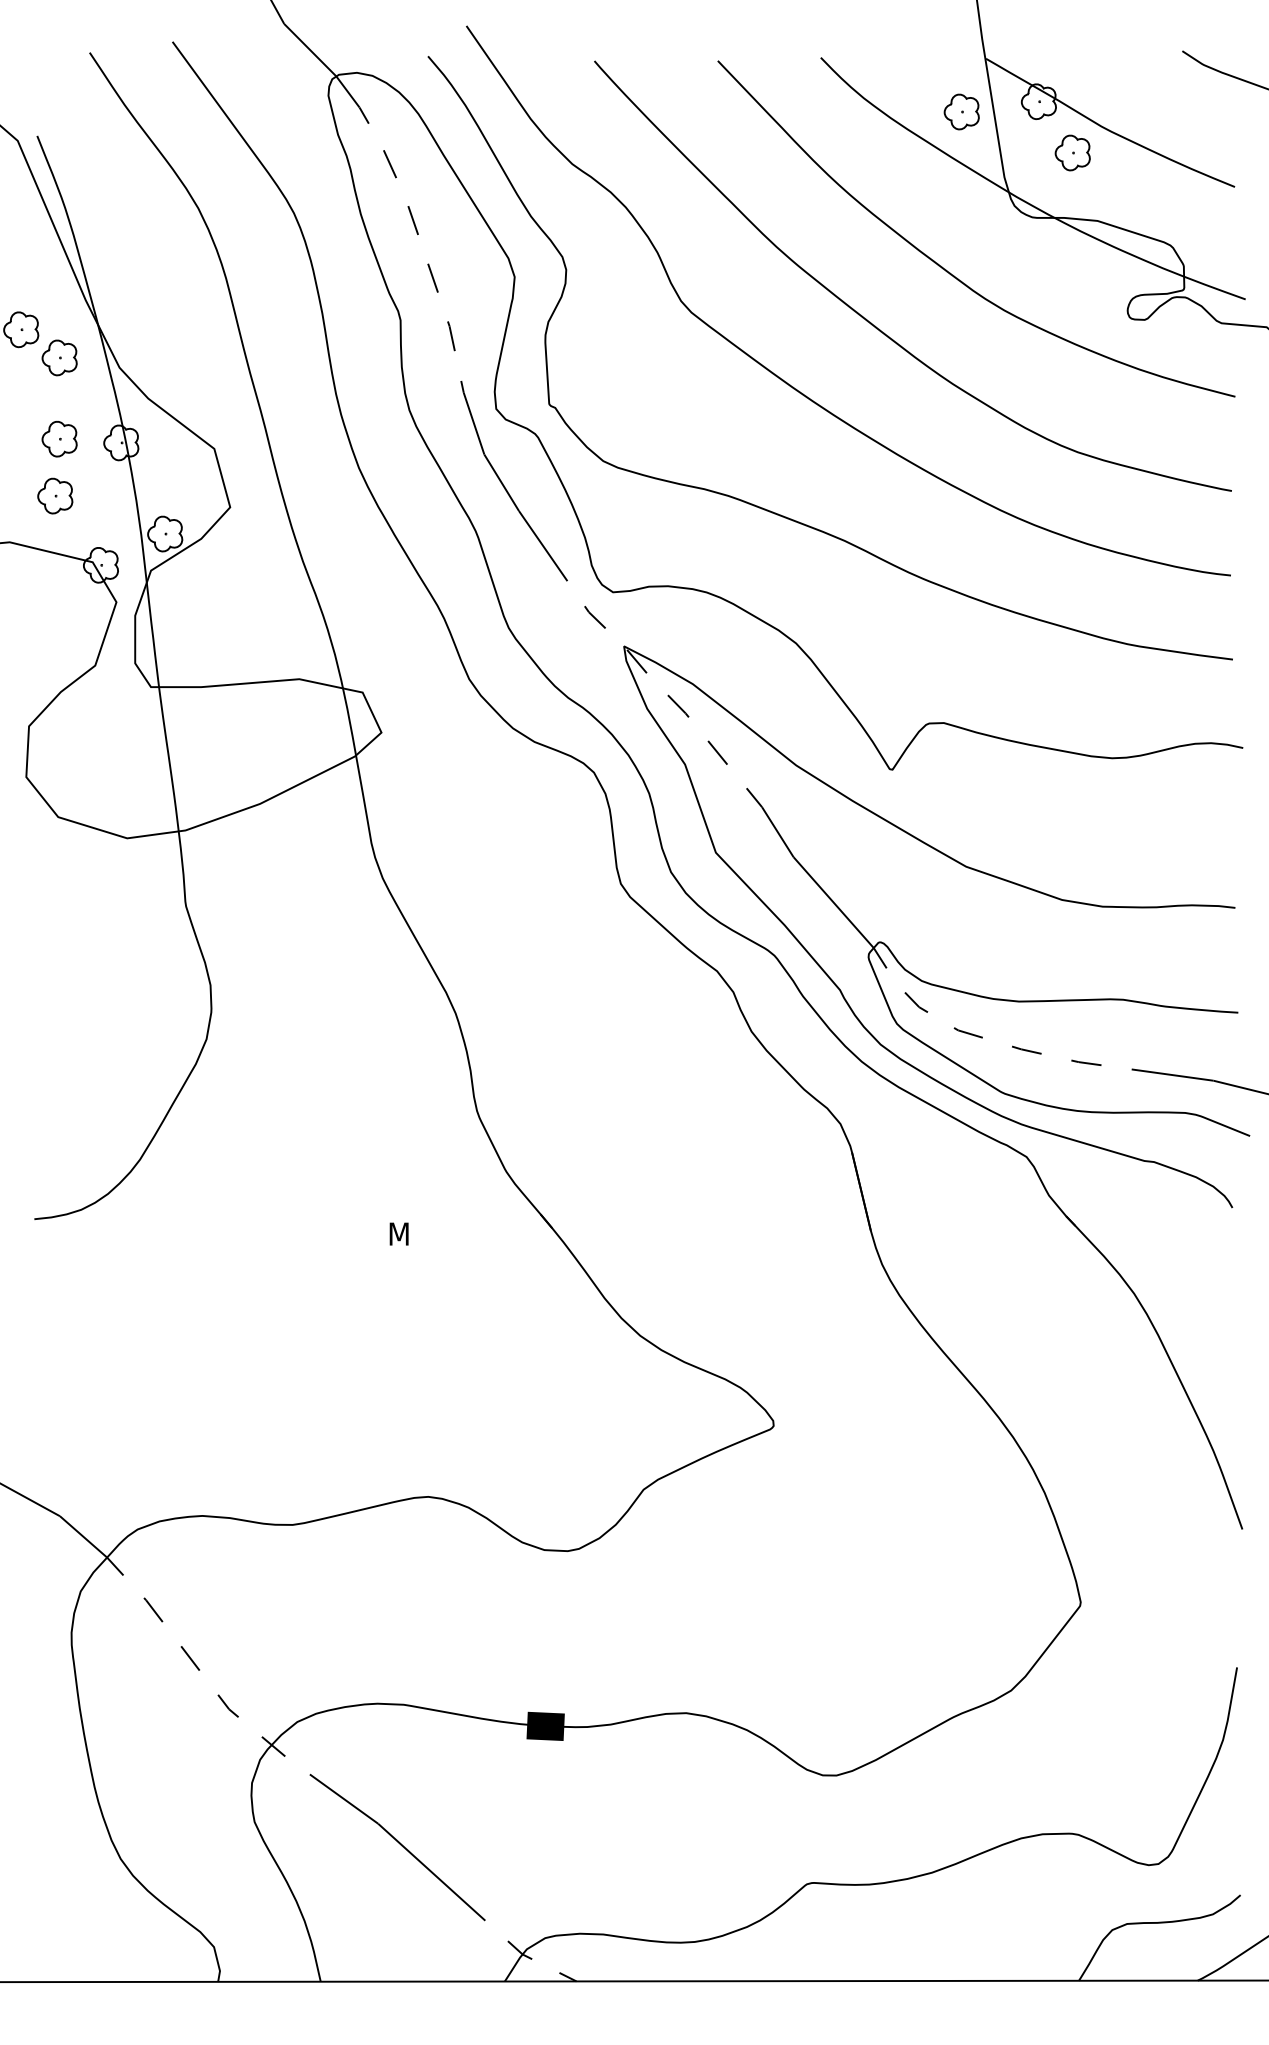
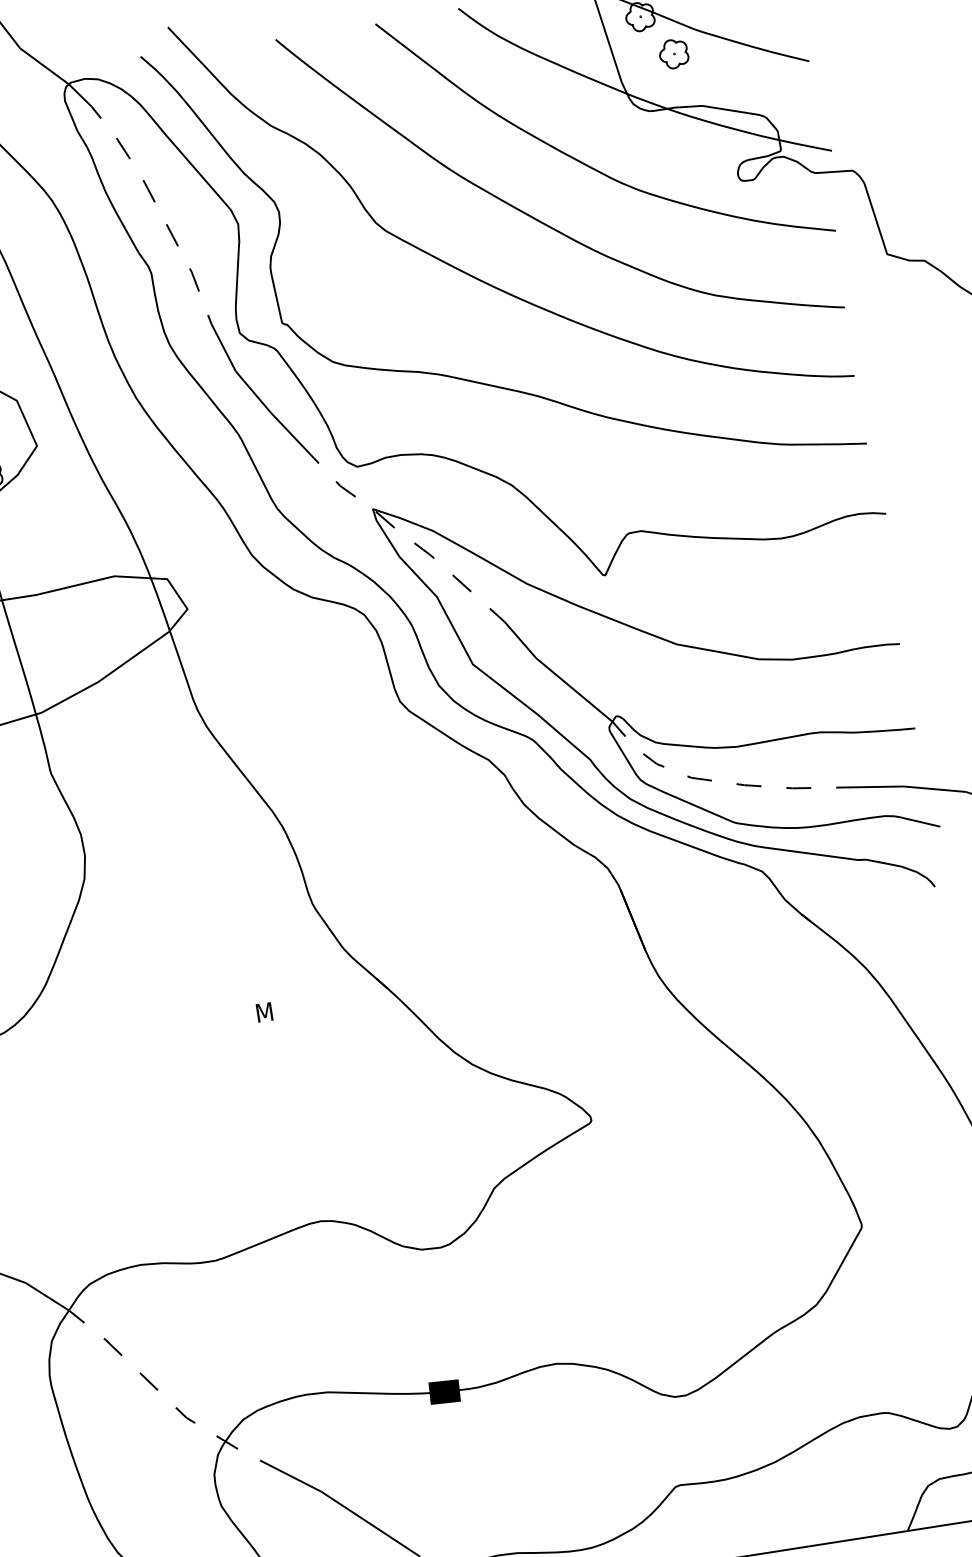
part: (961, 111) -> (578, 34), removed

